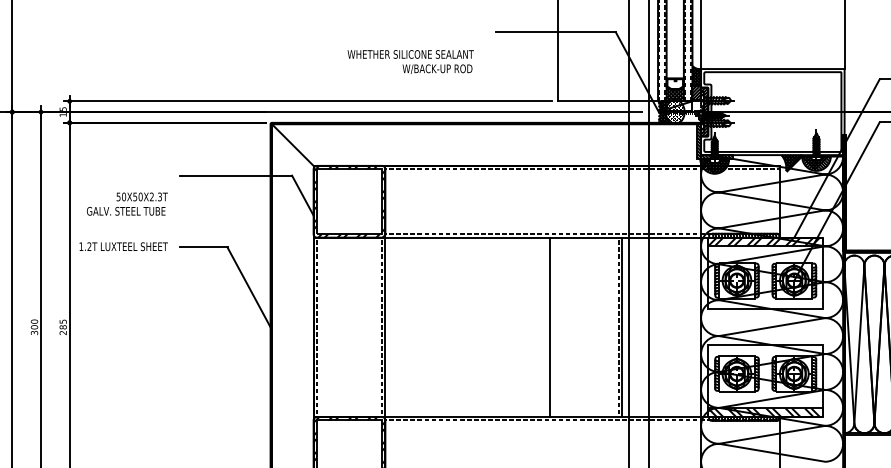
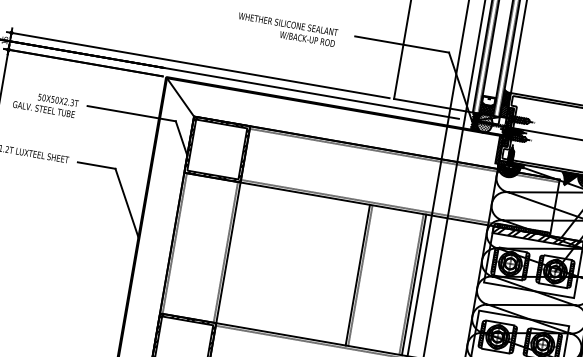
text: (410, 61) -> (287, 29), moved
text: (127, 203) -> (45, 103), moved
line: (553, 327) -> (360, 275), added

